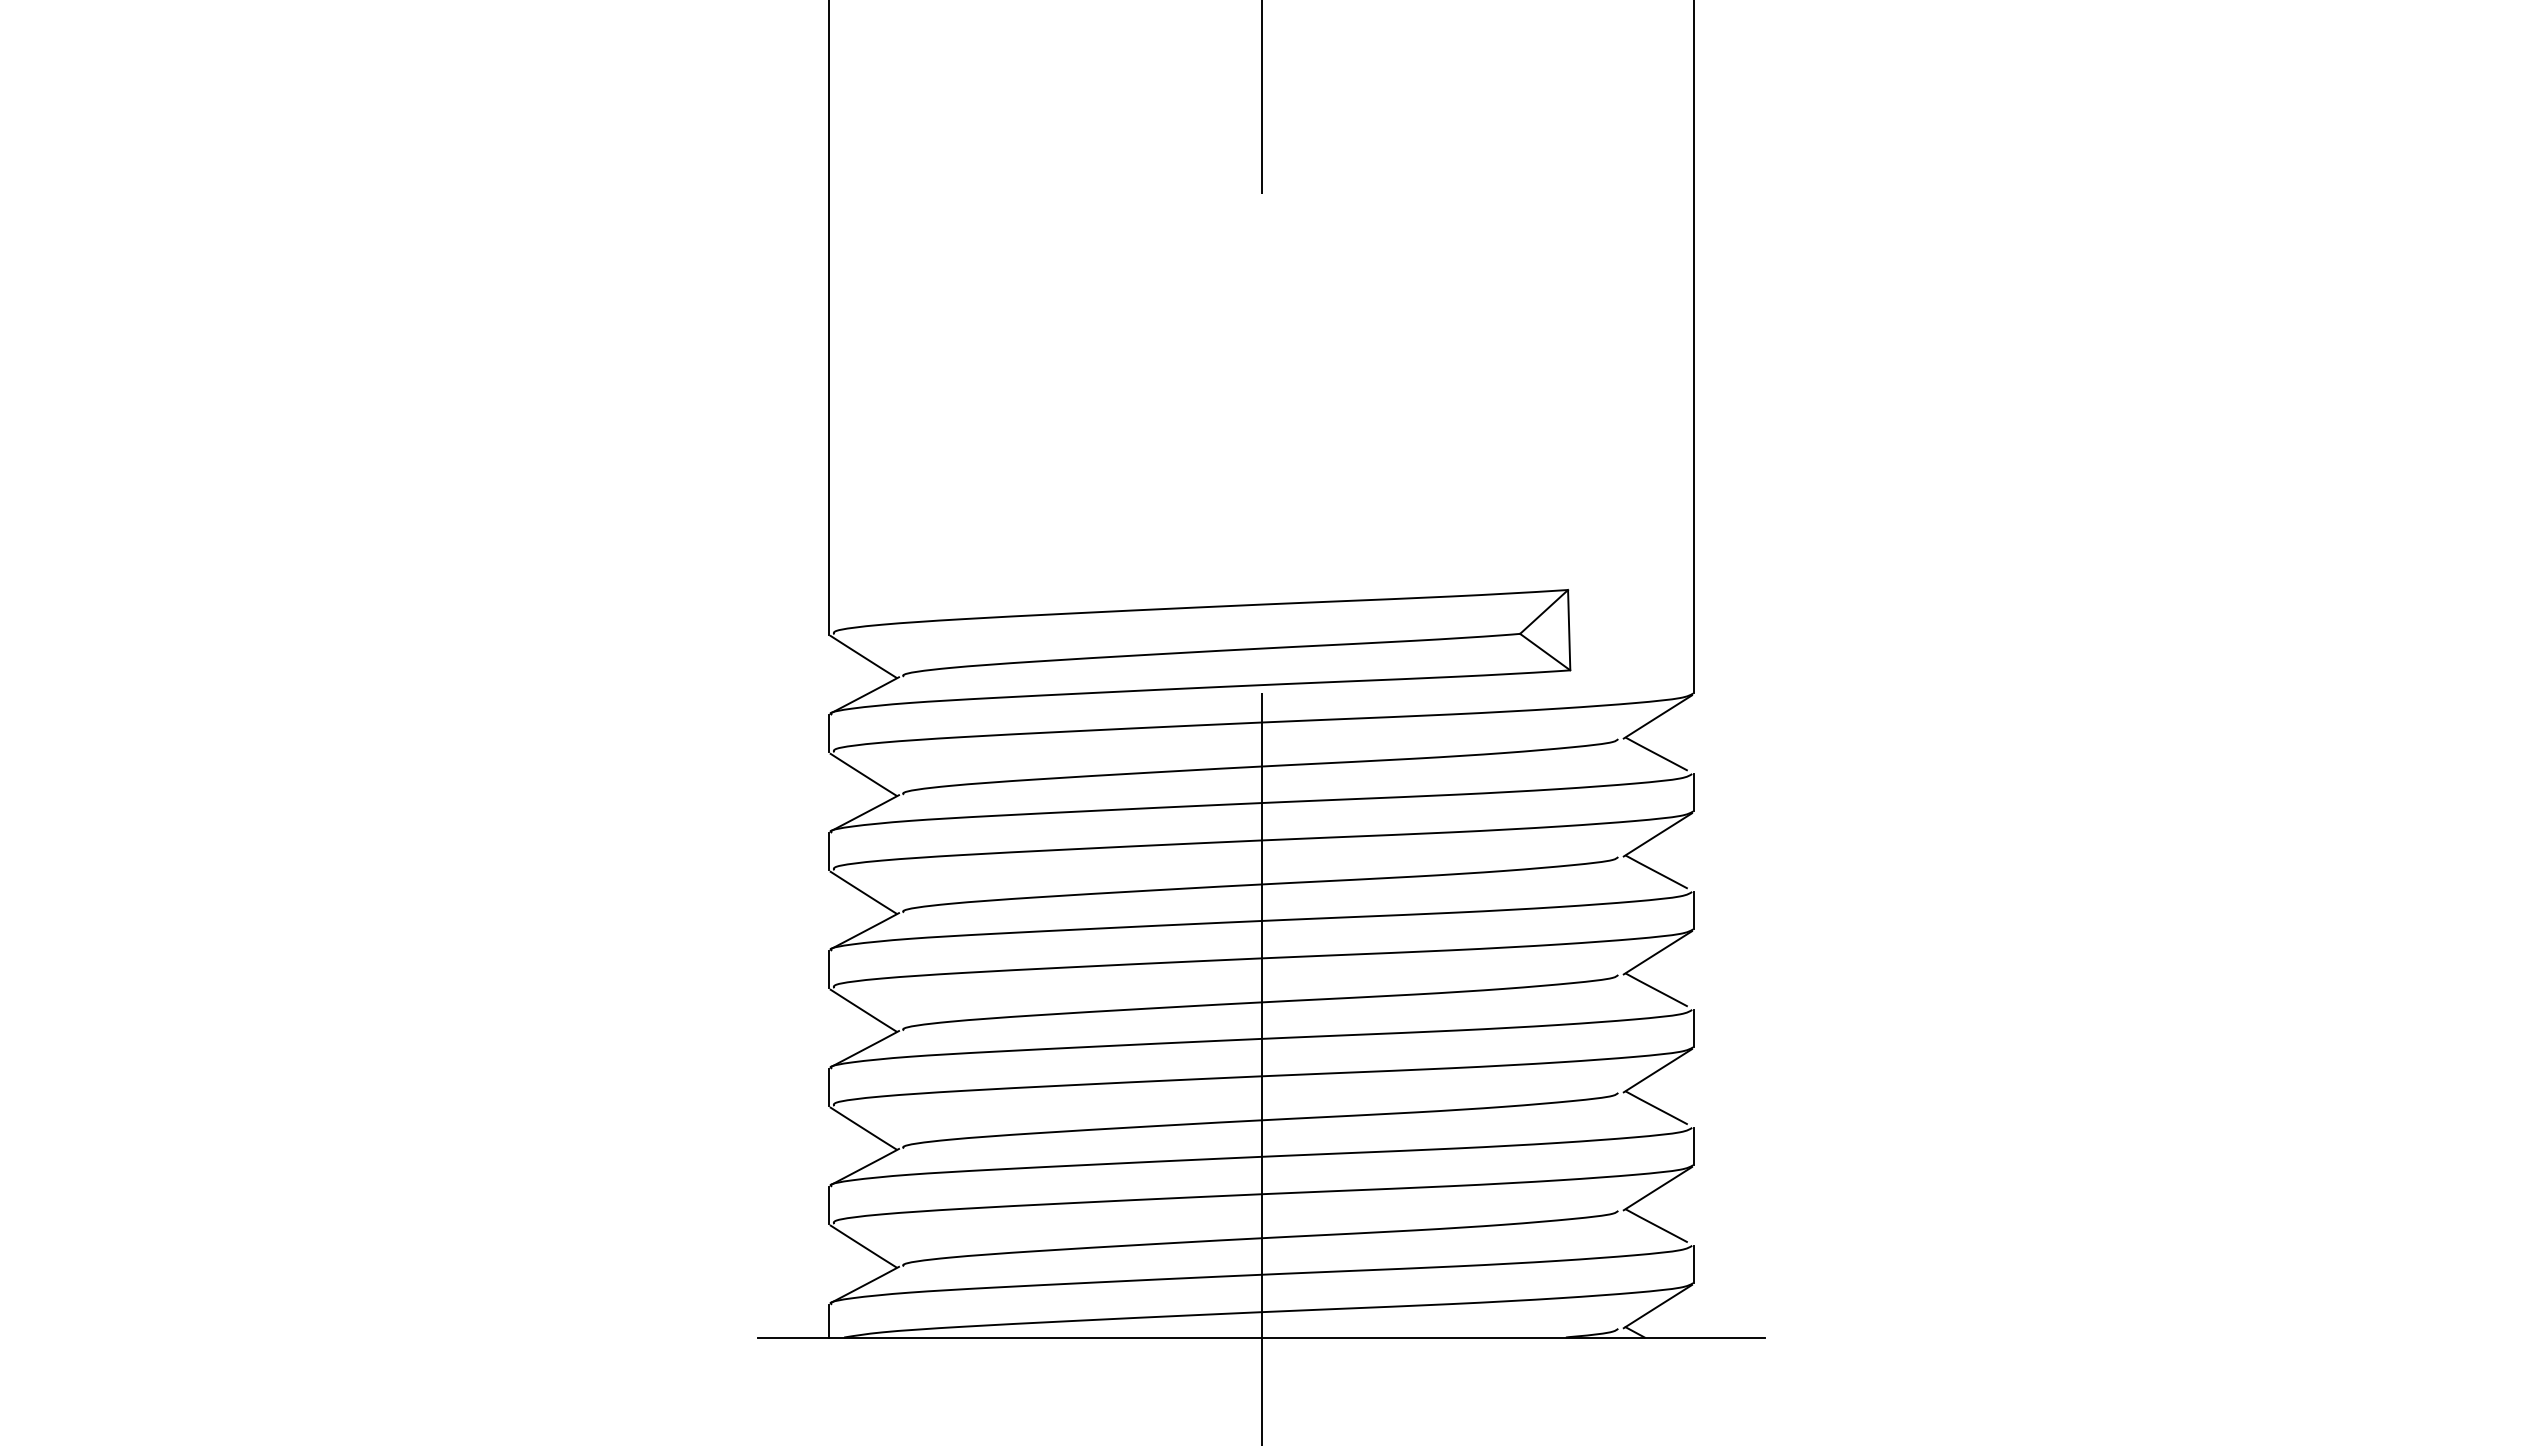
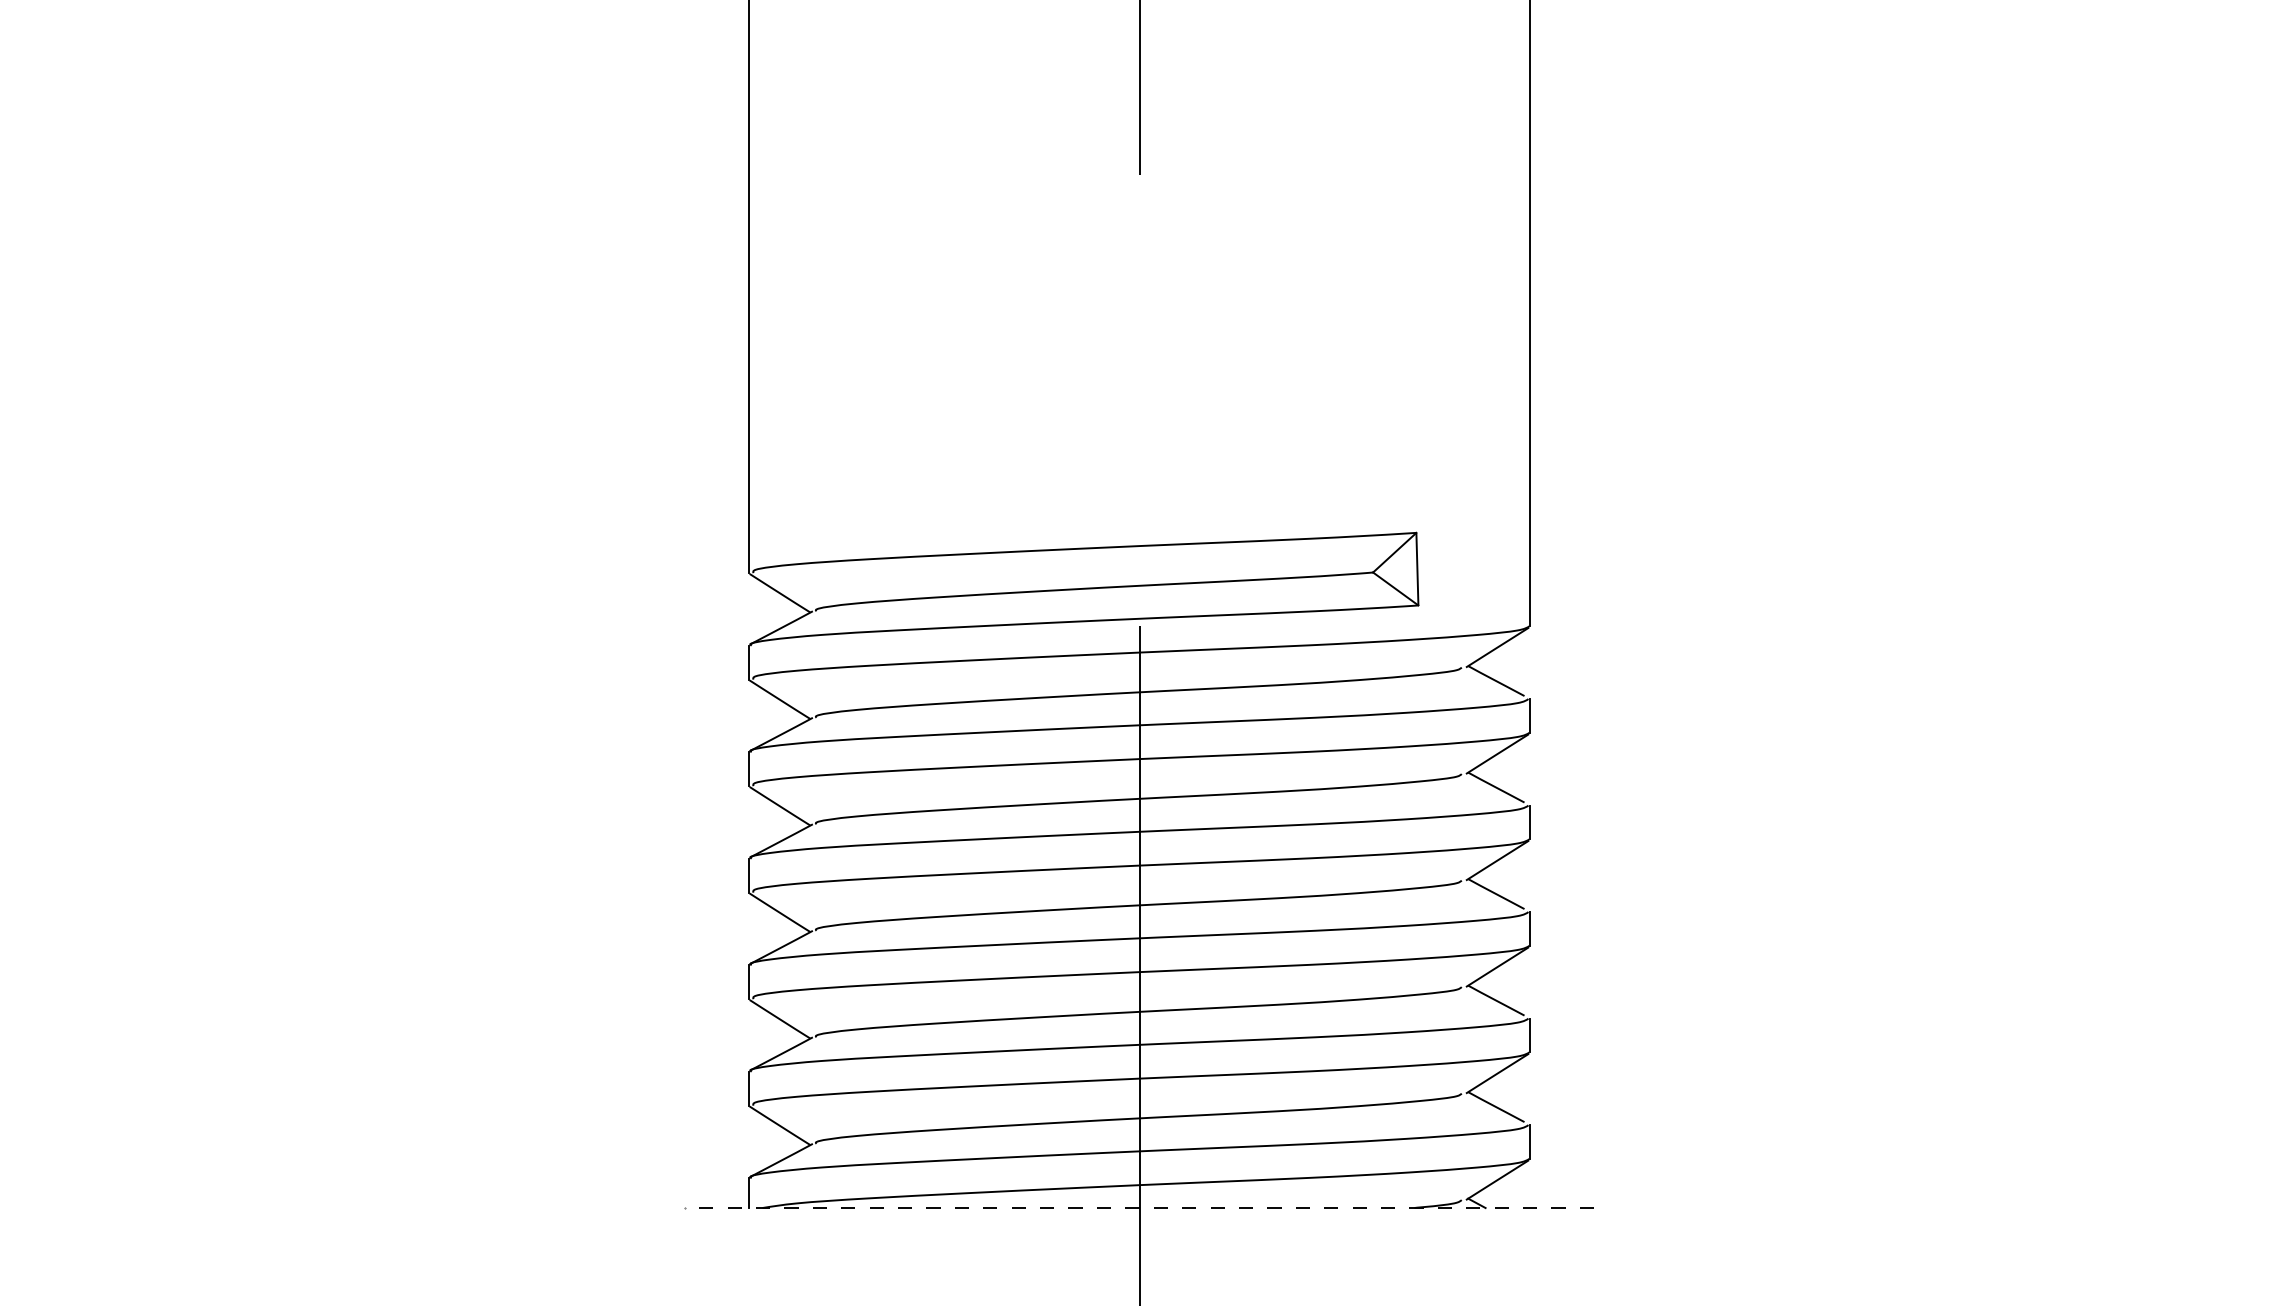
line: (1261, 1337) -> (1139, 1208), solid -> dashed

